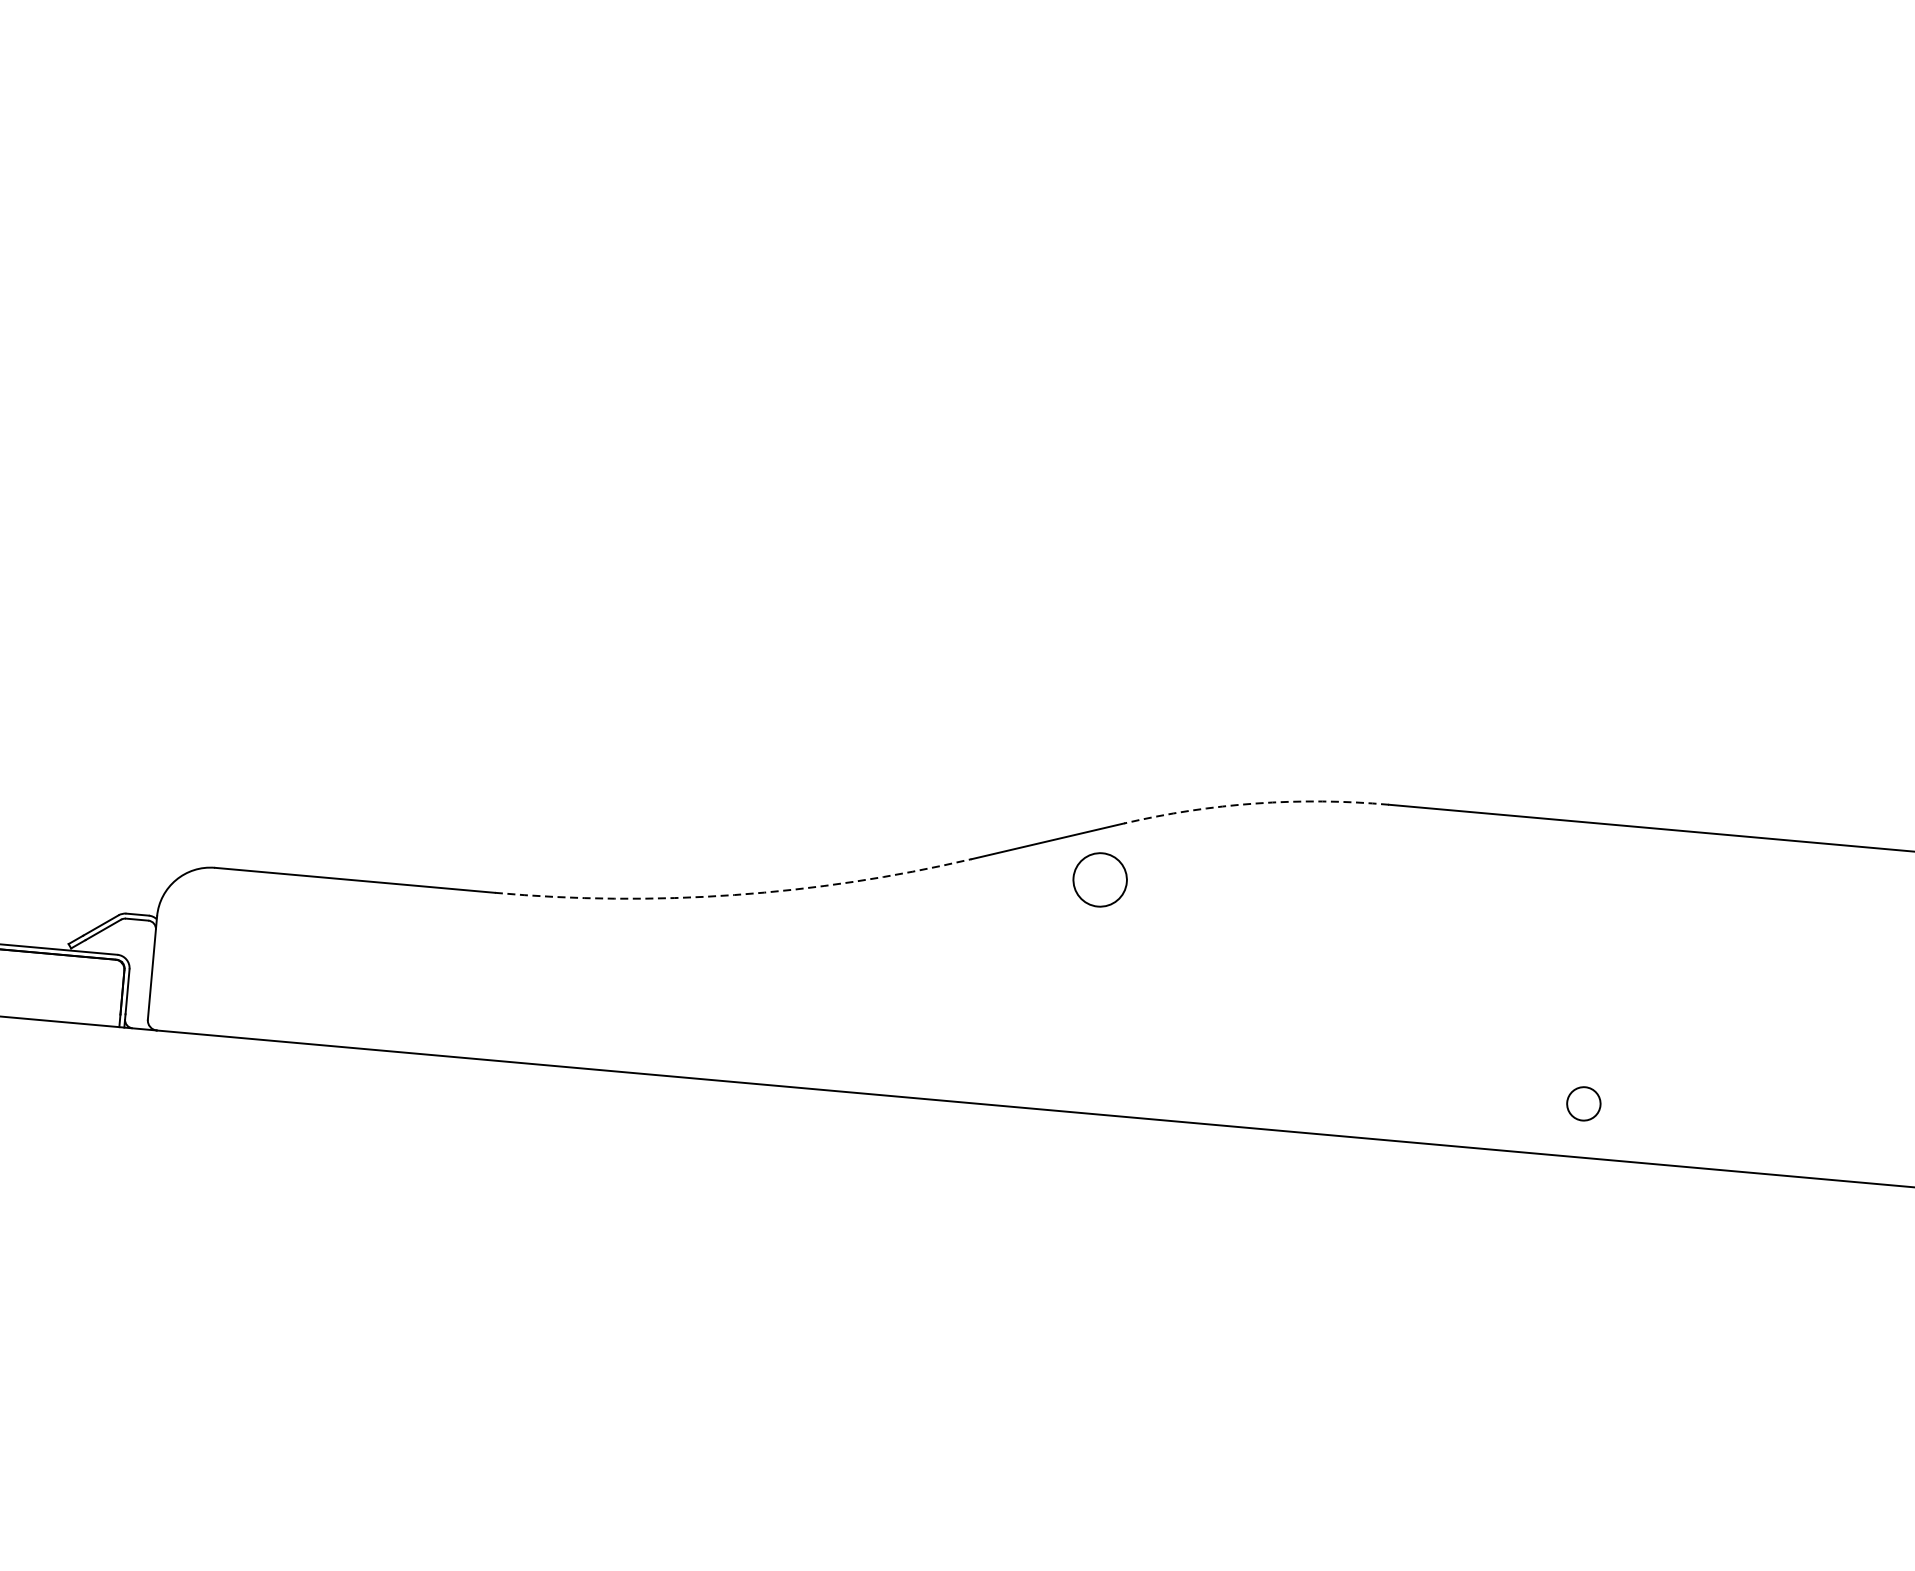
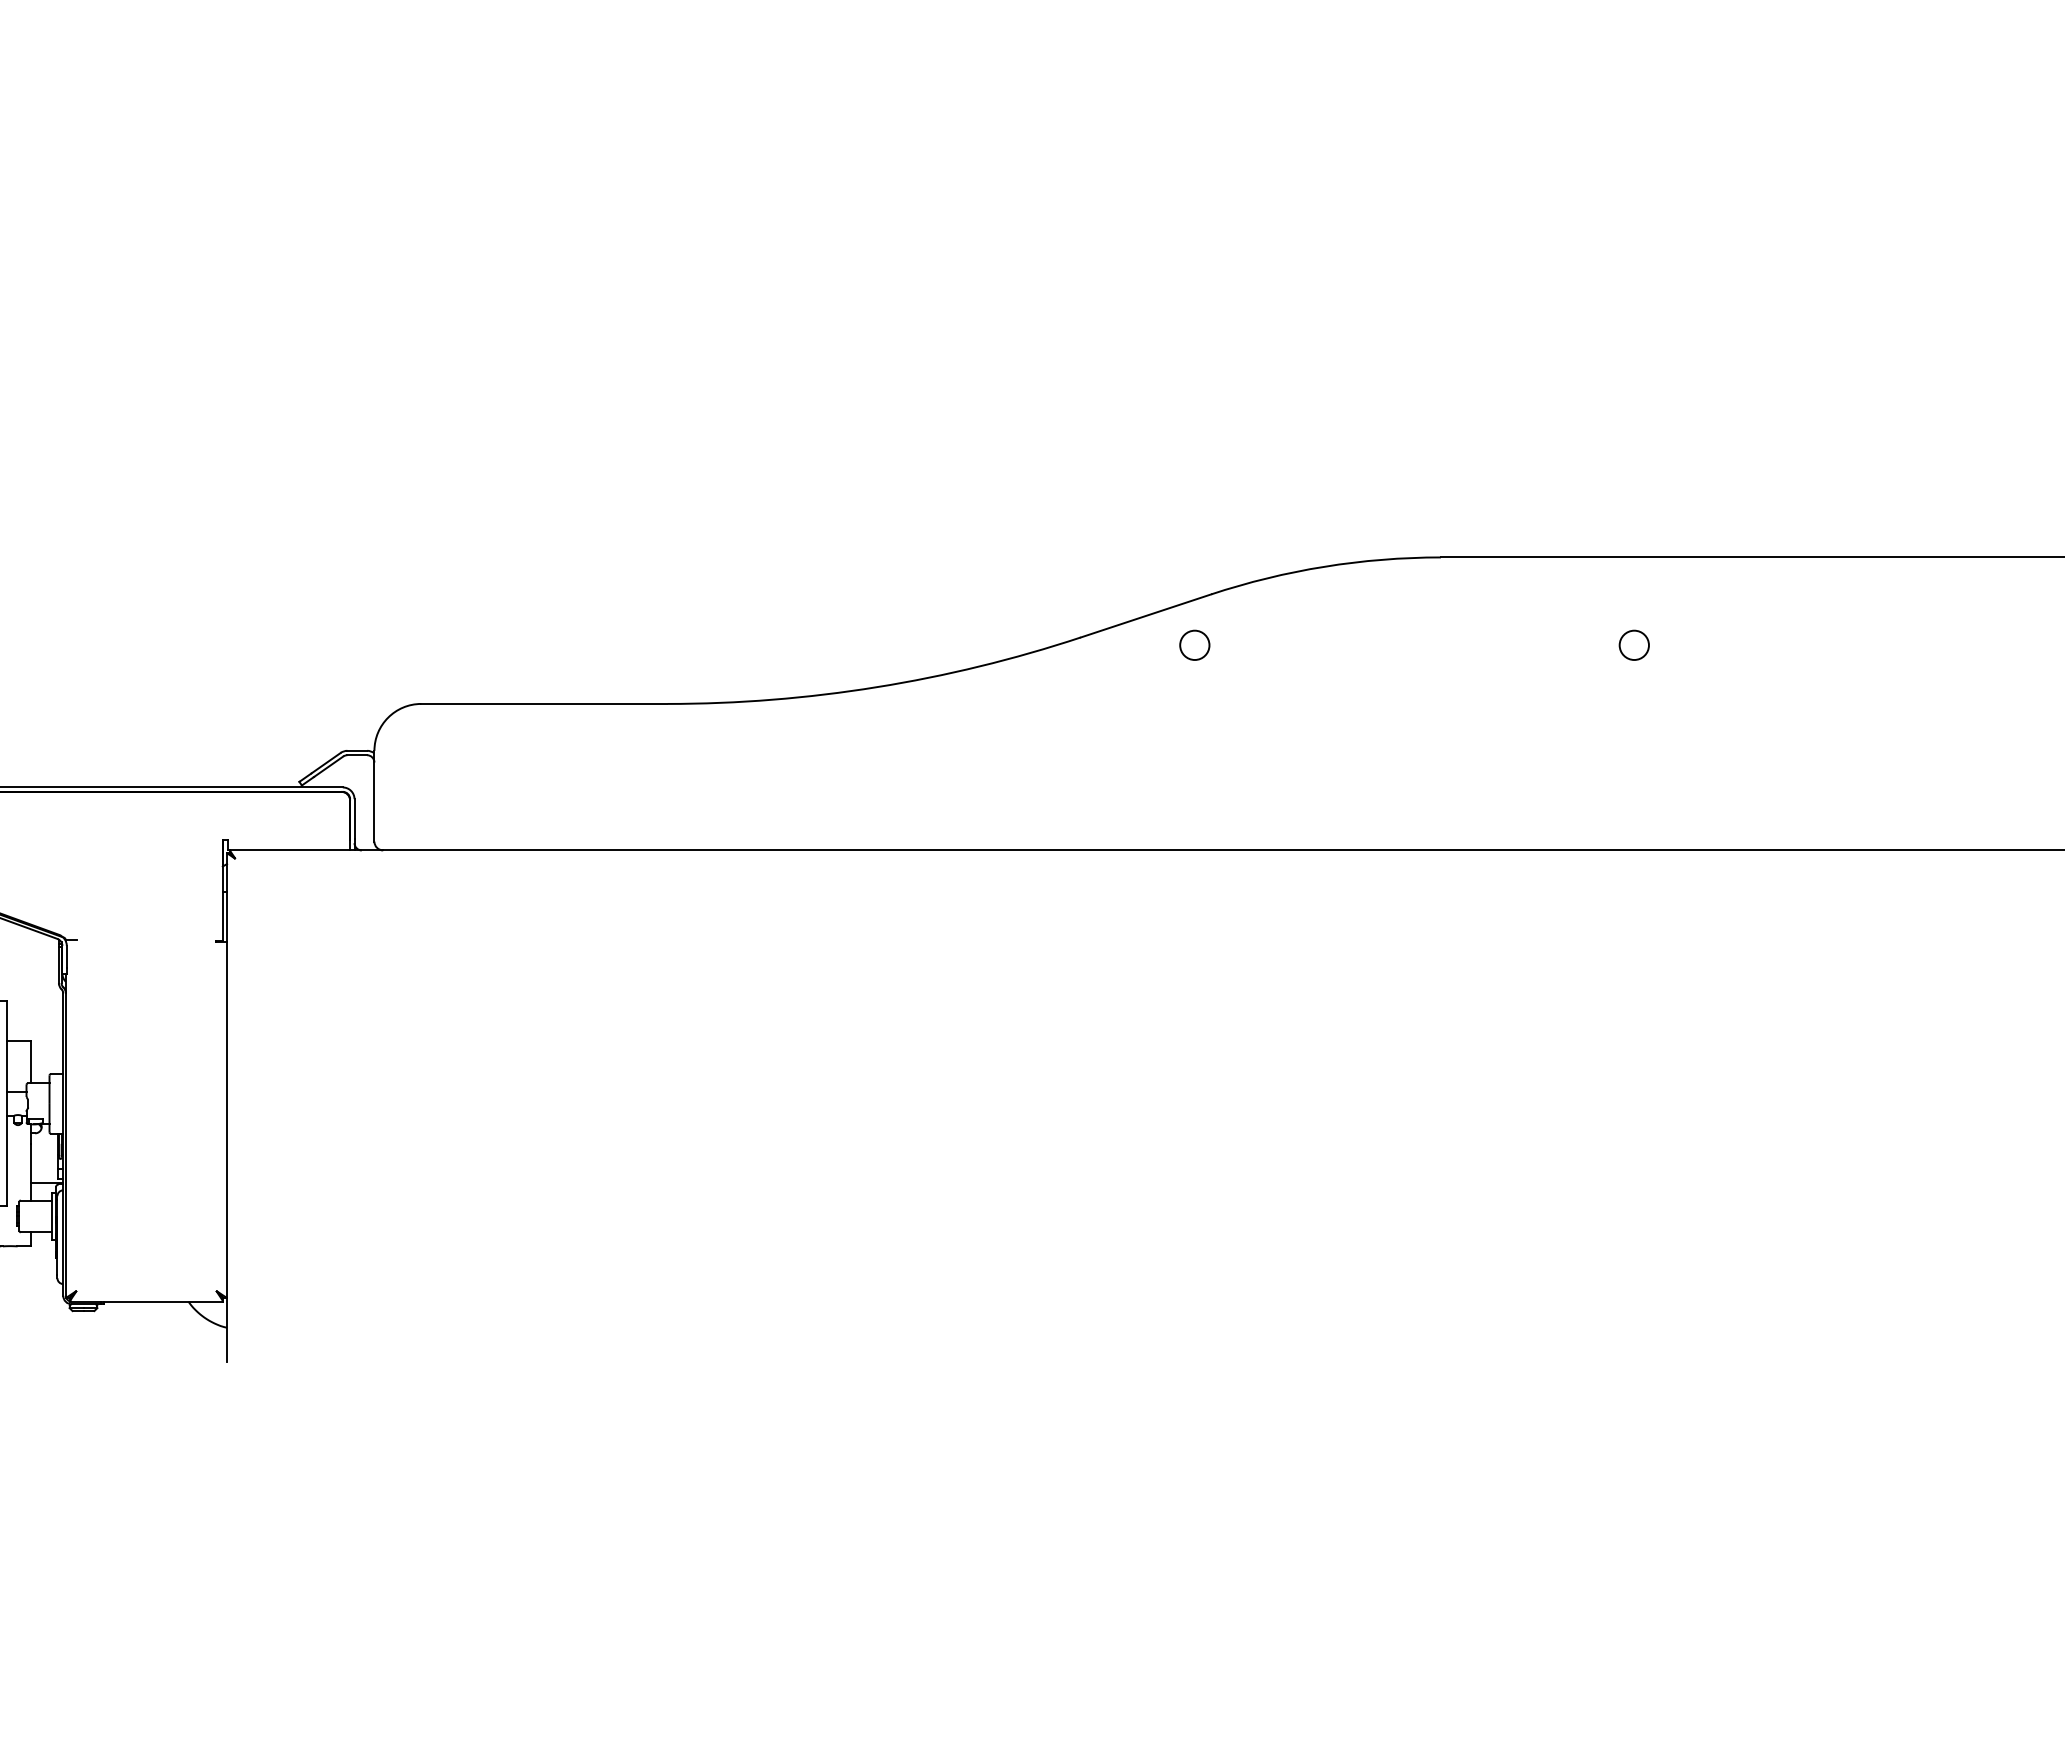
arc: (1255, 803) -> (1324, 566), dashed -> solid
circle: (1100, 878) -> (1194, 644), size x0.62
arc: (734, 895) -> (876, 687), dashed -> solid
circle: (1583, 1102) -> (1633, 644), moved

